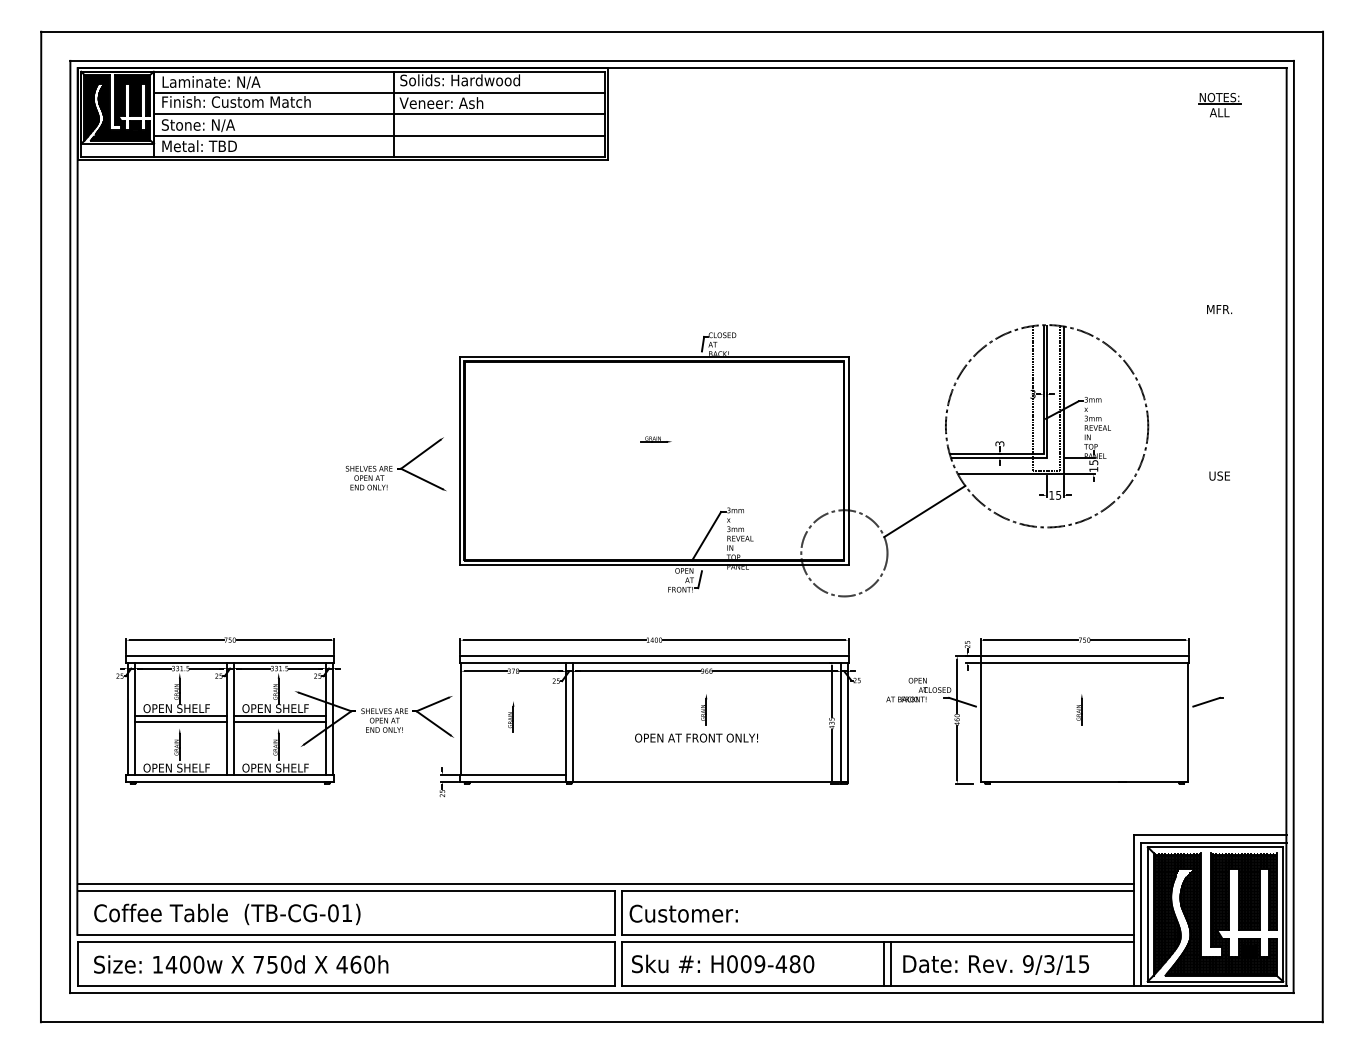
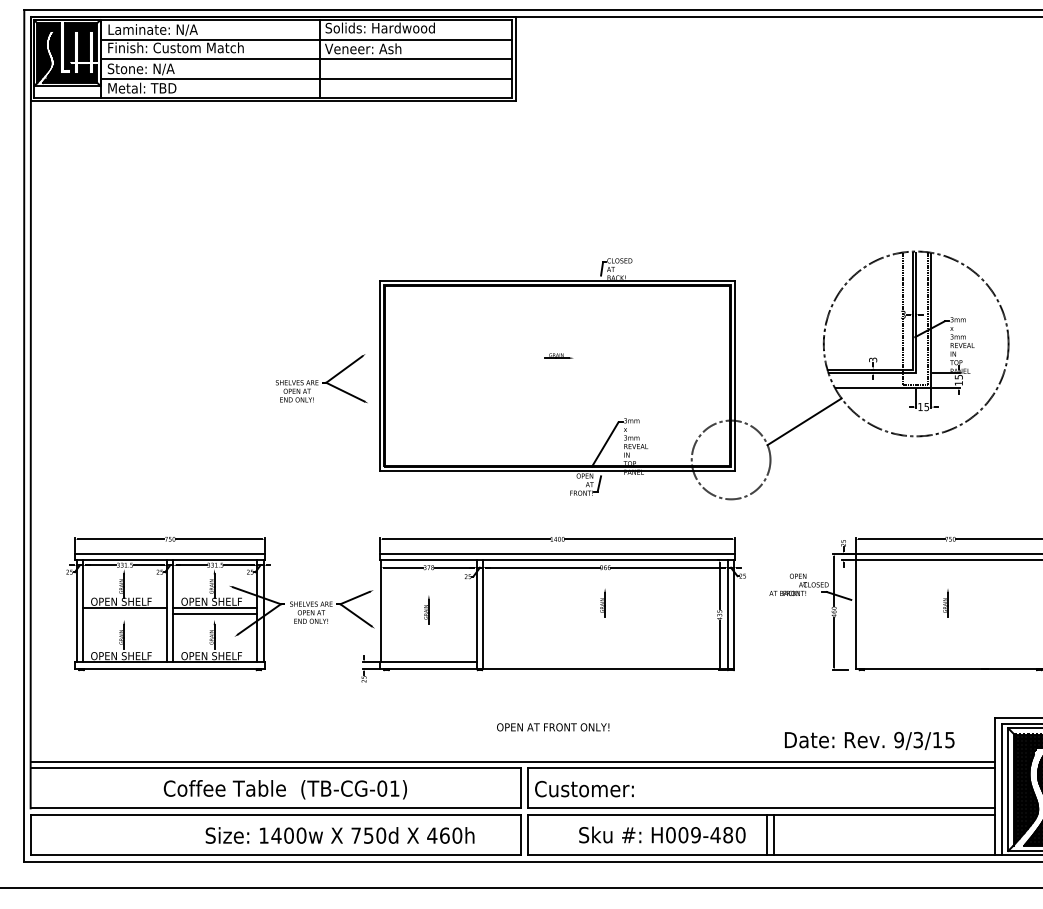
line: (180, 722) -> (124, 614), removed
text: (696, 737) -> (553, 726), moved
text: (227, 914) -> (285, 789), moved
text: (723, 963) -> (662, 834), moved
text: (241, 964) -> (340, 835), moved
text: (995, 964) -> (869, 740), moved

